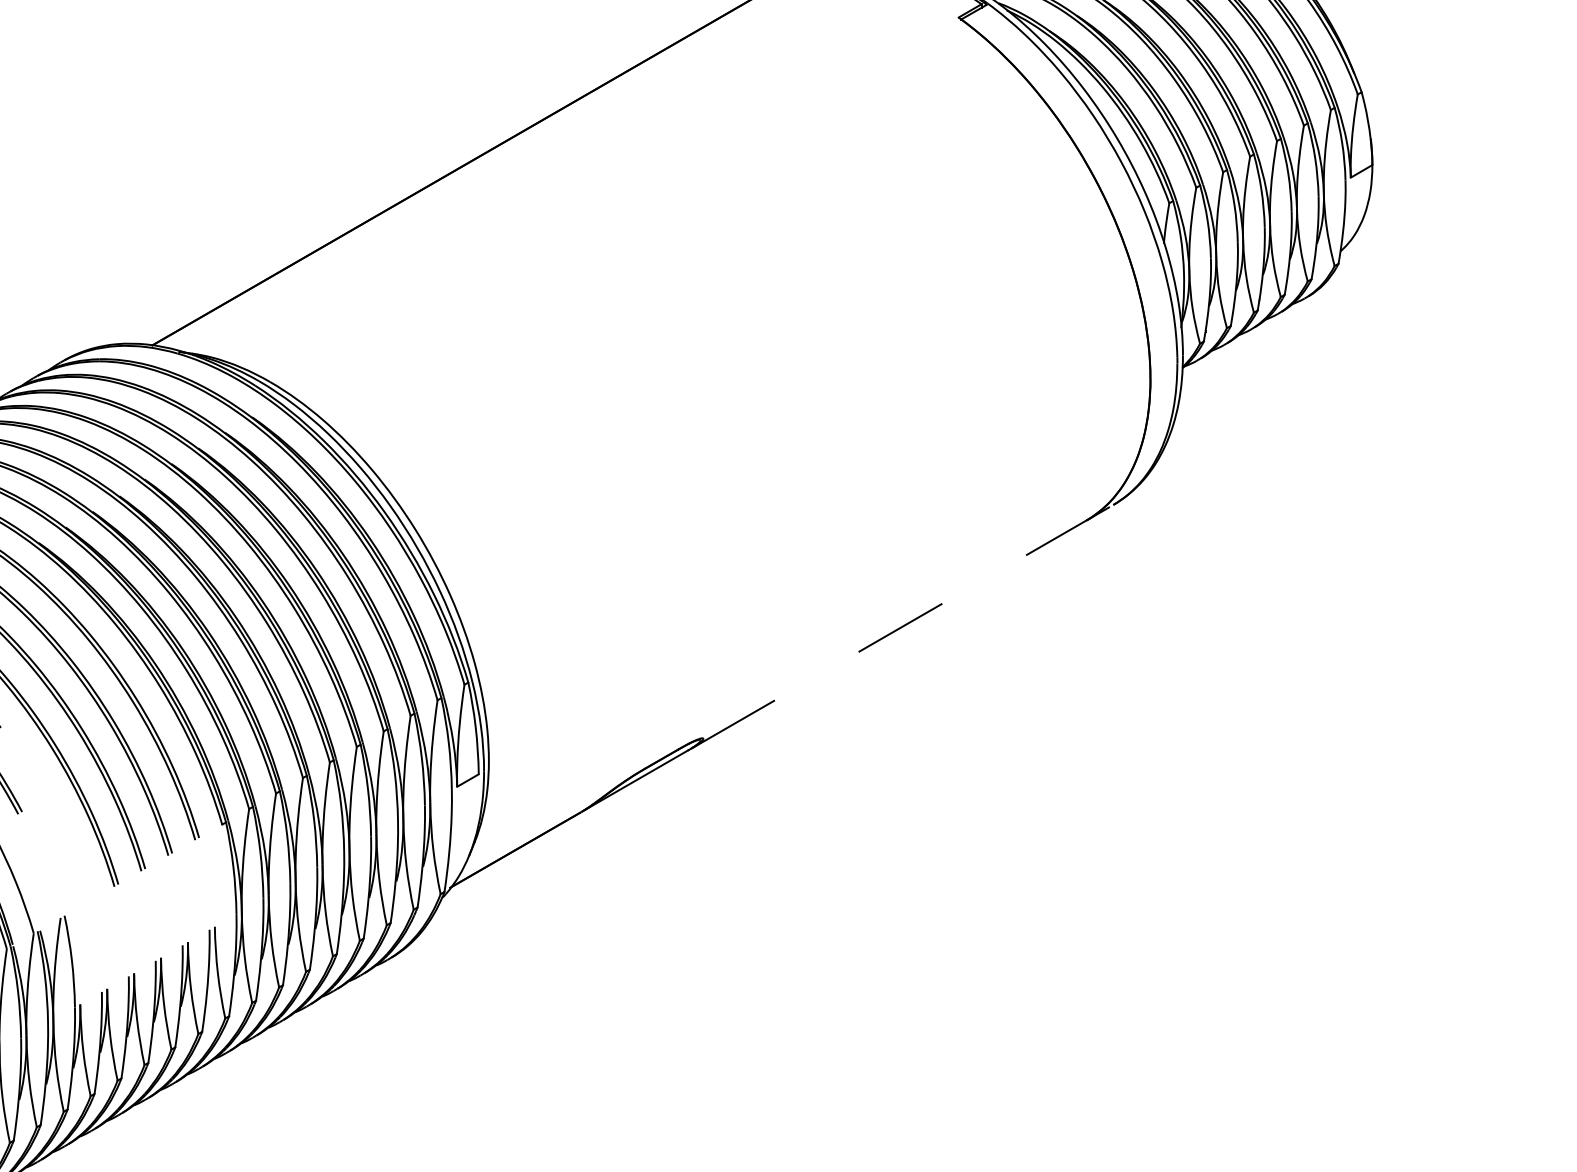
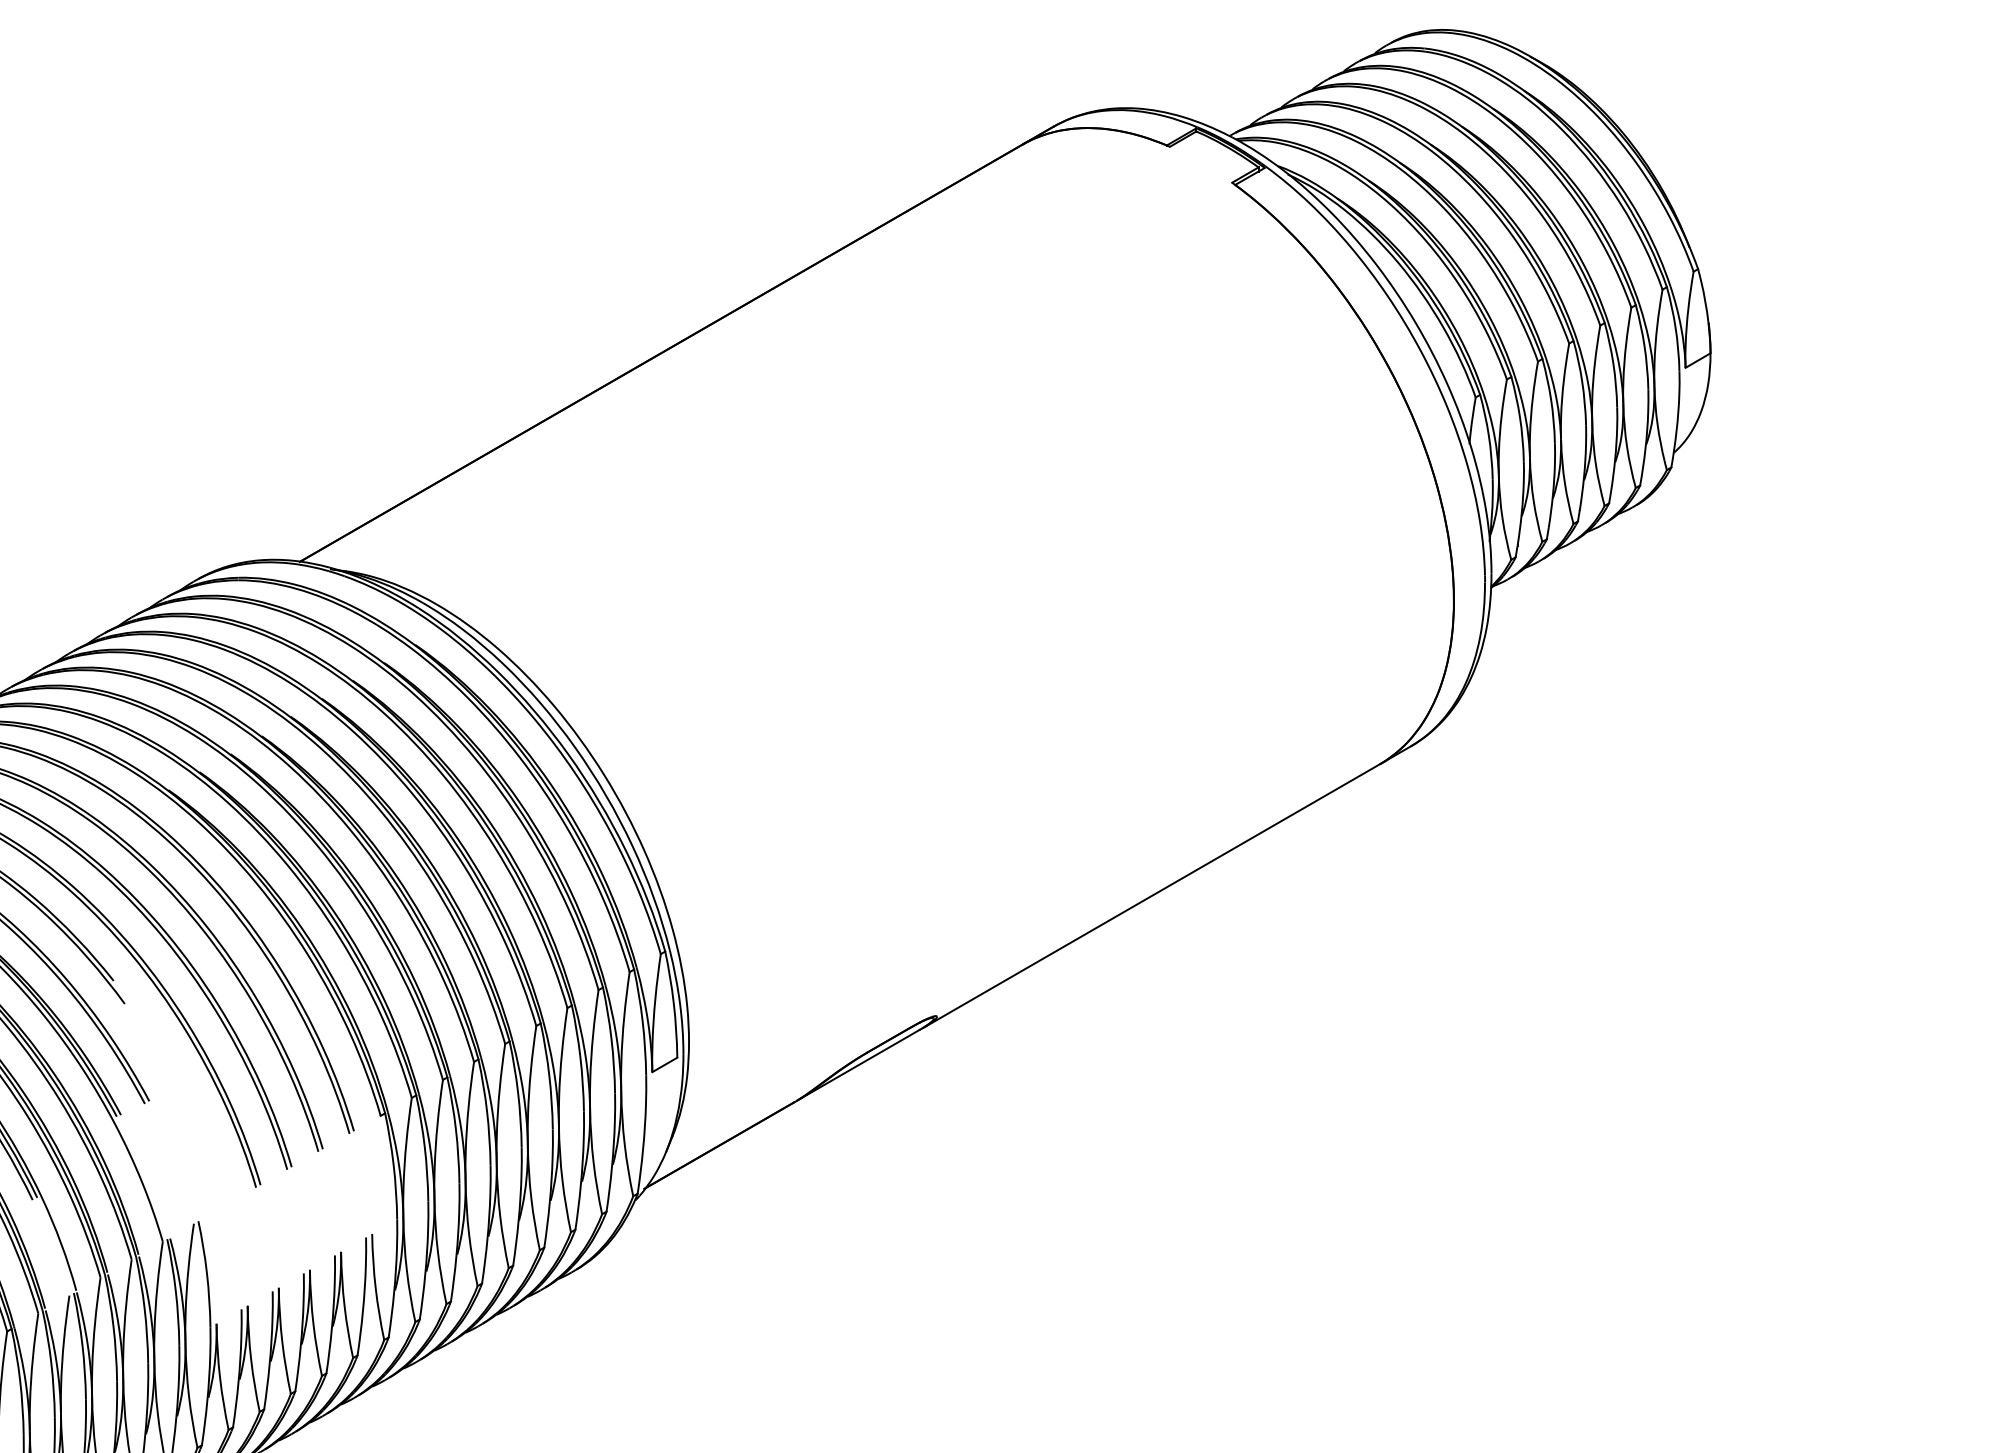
line: (901, 627) -> (1166, 887), dashed -> solid

